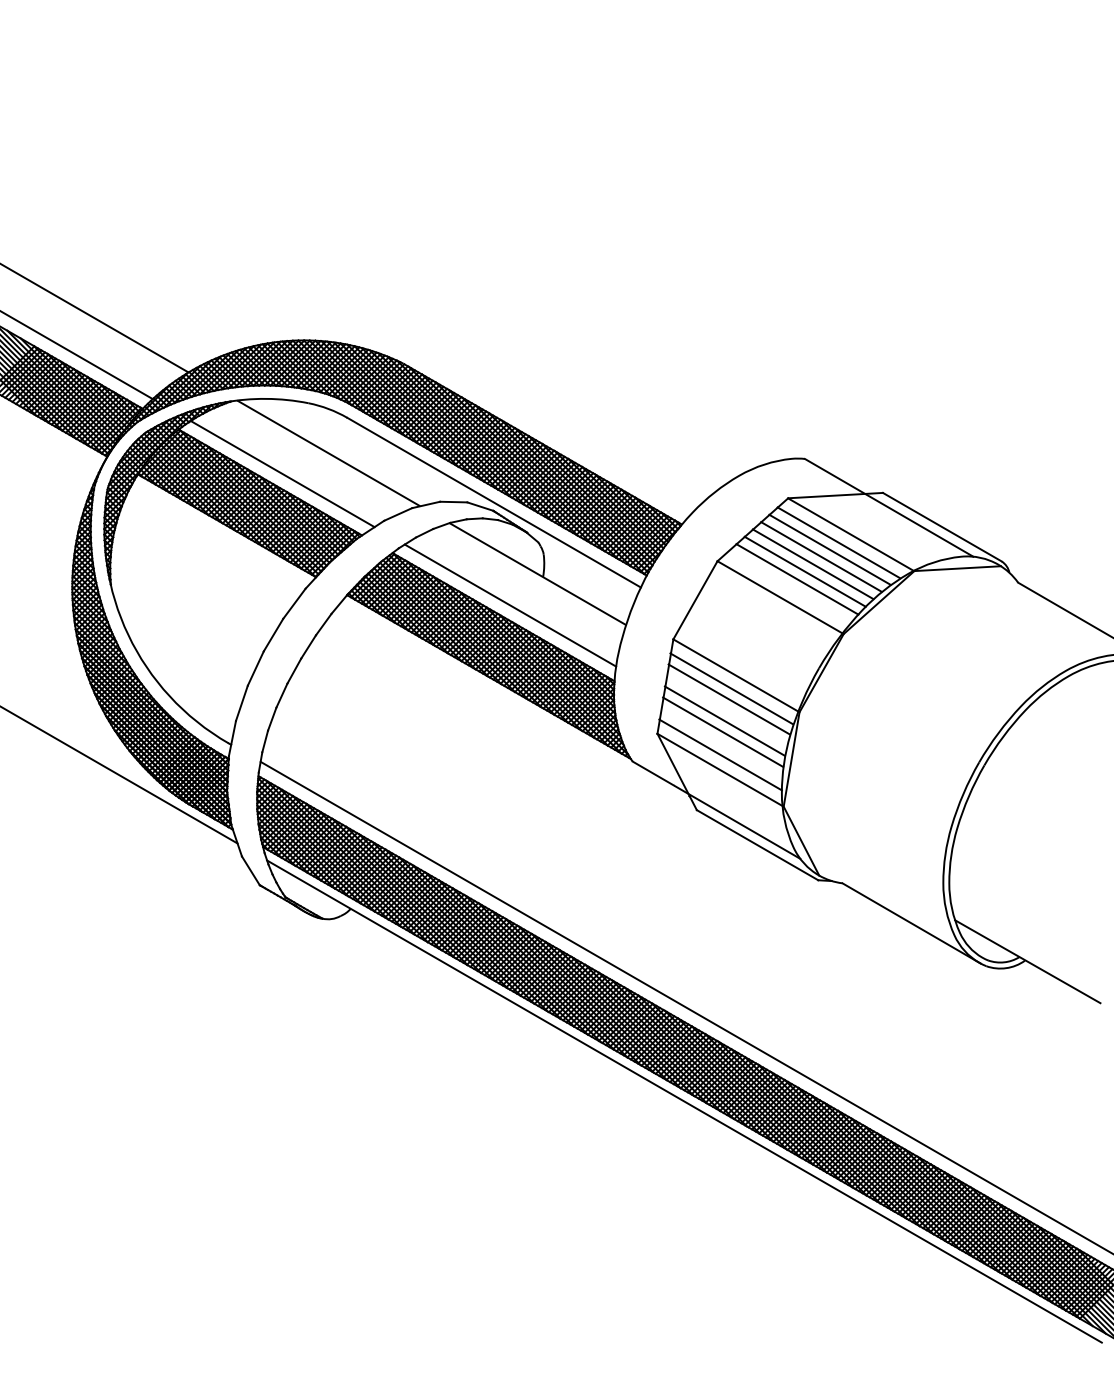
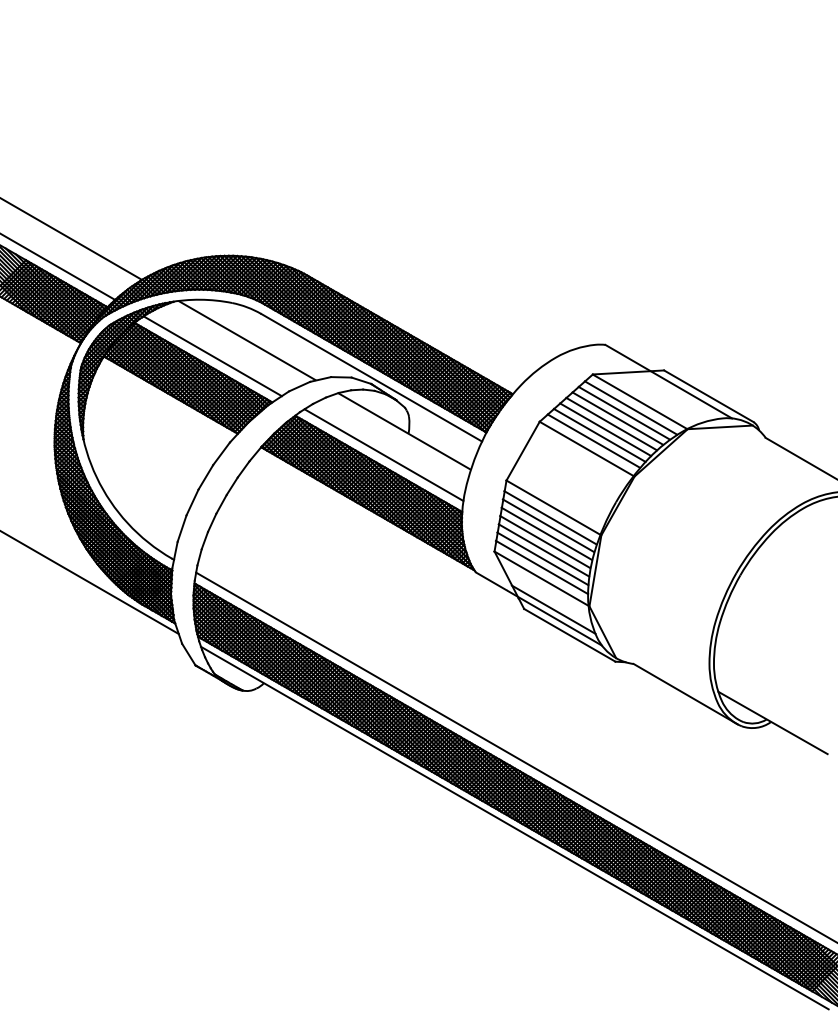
line: (789, 586) -> (593, 440), added
line: (726, 709) -> (546, 533), added
line: (721, 743) -> (542, 558), added
line: (735, 811) -> (553, 609), added

